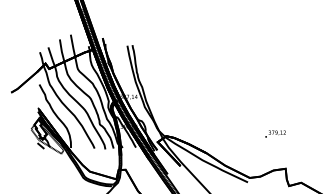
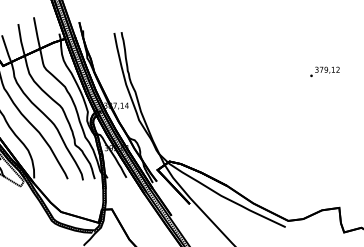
text: (275, 133) -> (324, 71), moved

